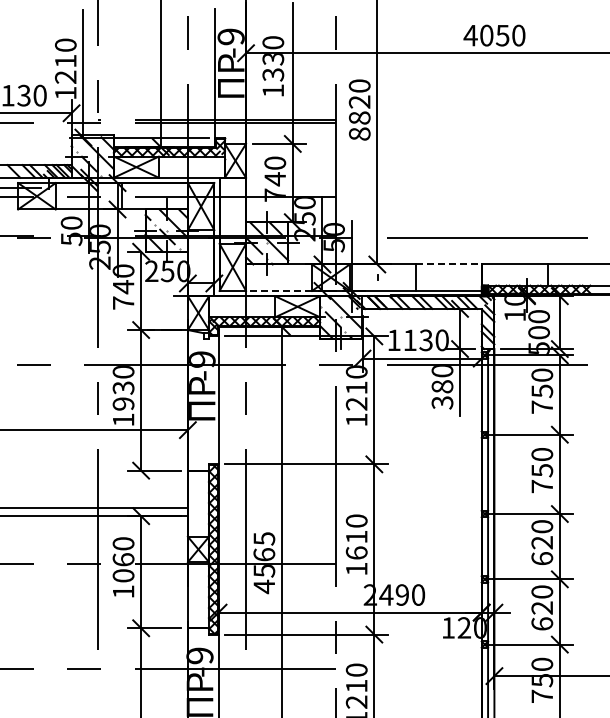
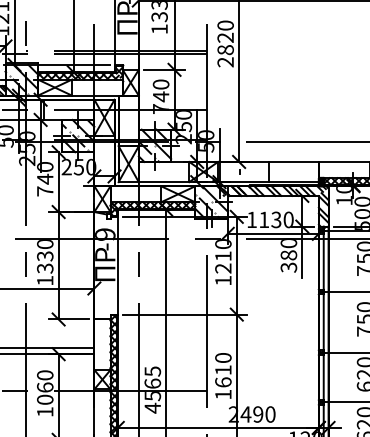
text: (359, 133) -> (225, 61), 8820 -> 2820
line: (449, 264) -> (294, 161), dashed -> solid
line: (278, 290) -> (163, 181), dashed -> solid
text: (123, 403) -> (45, 268), 1930 -> 1330

